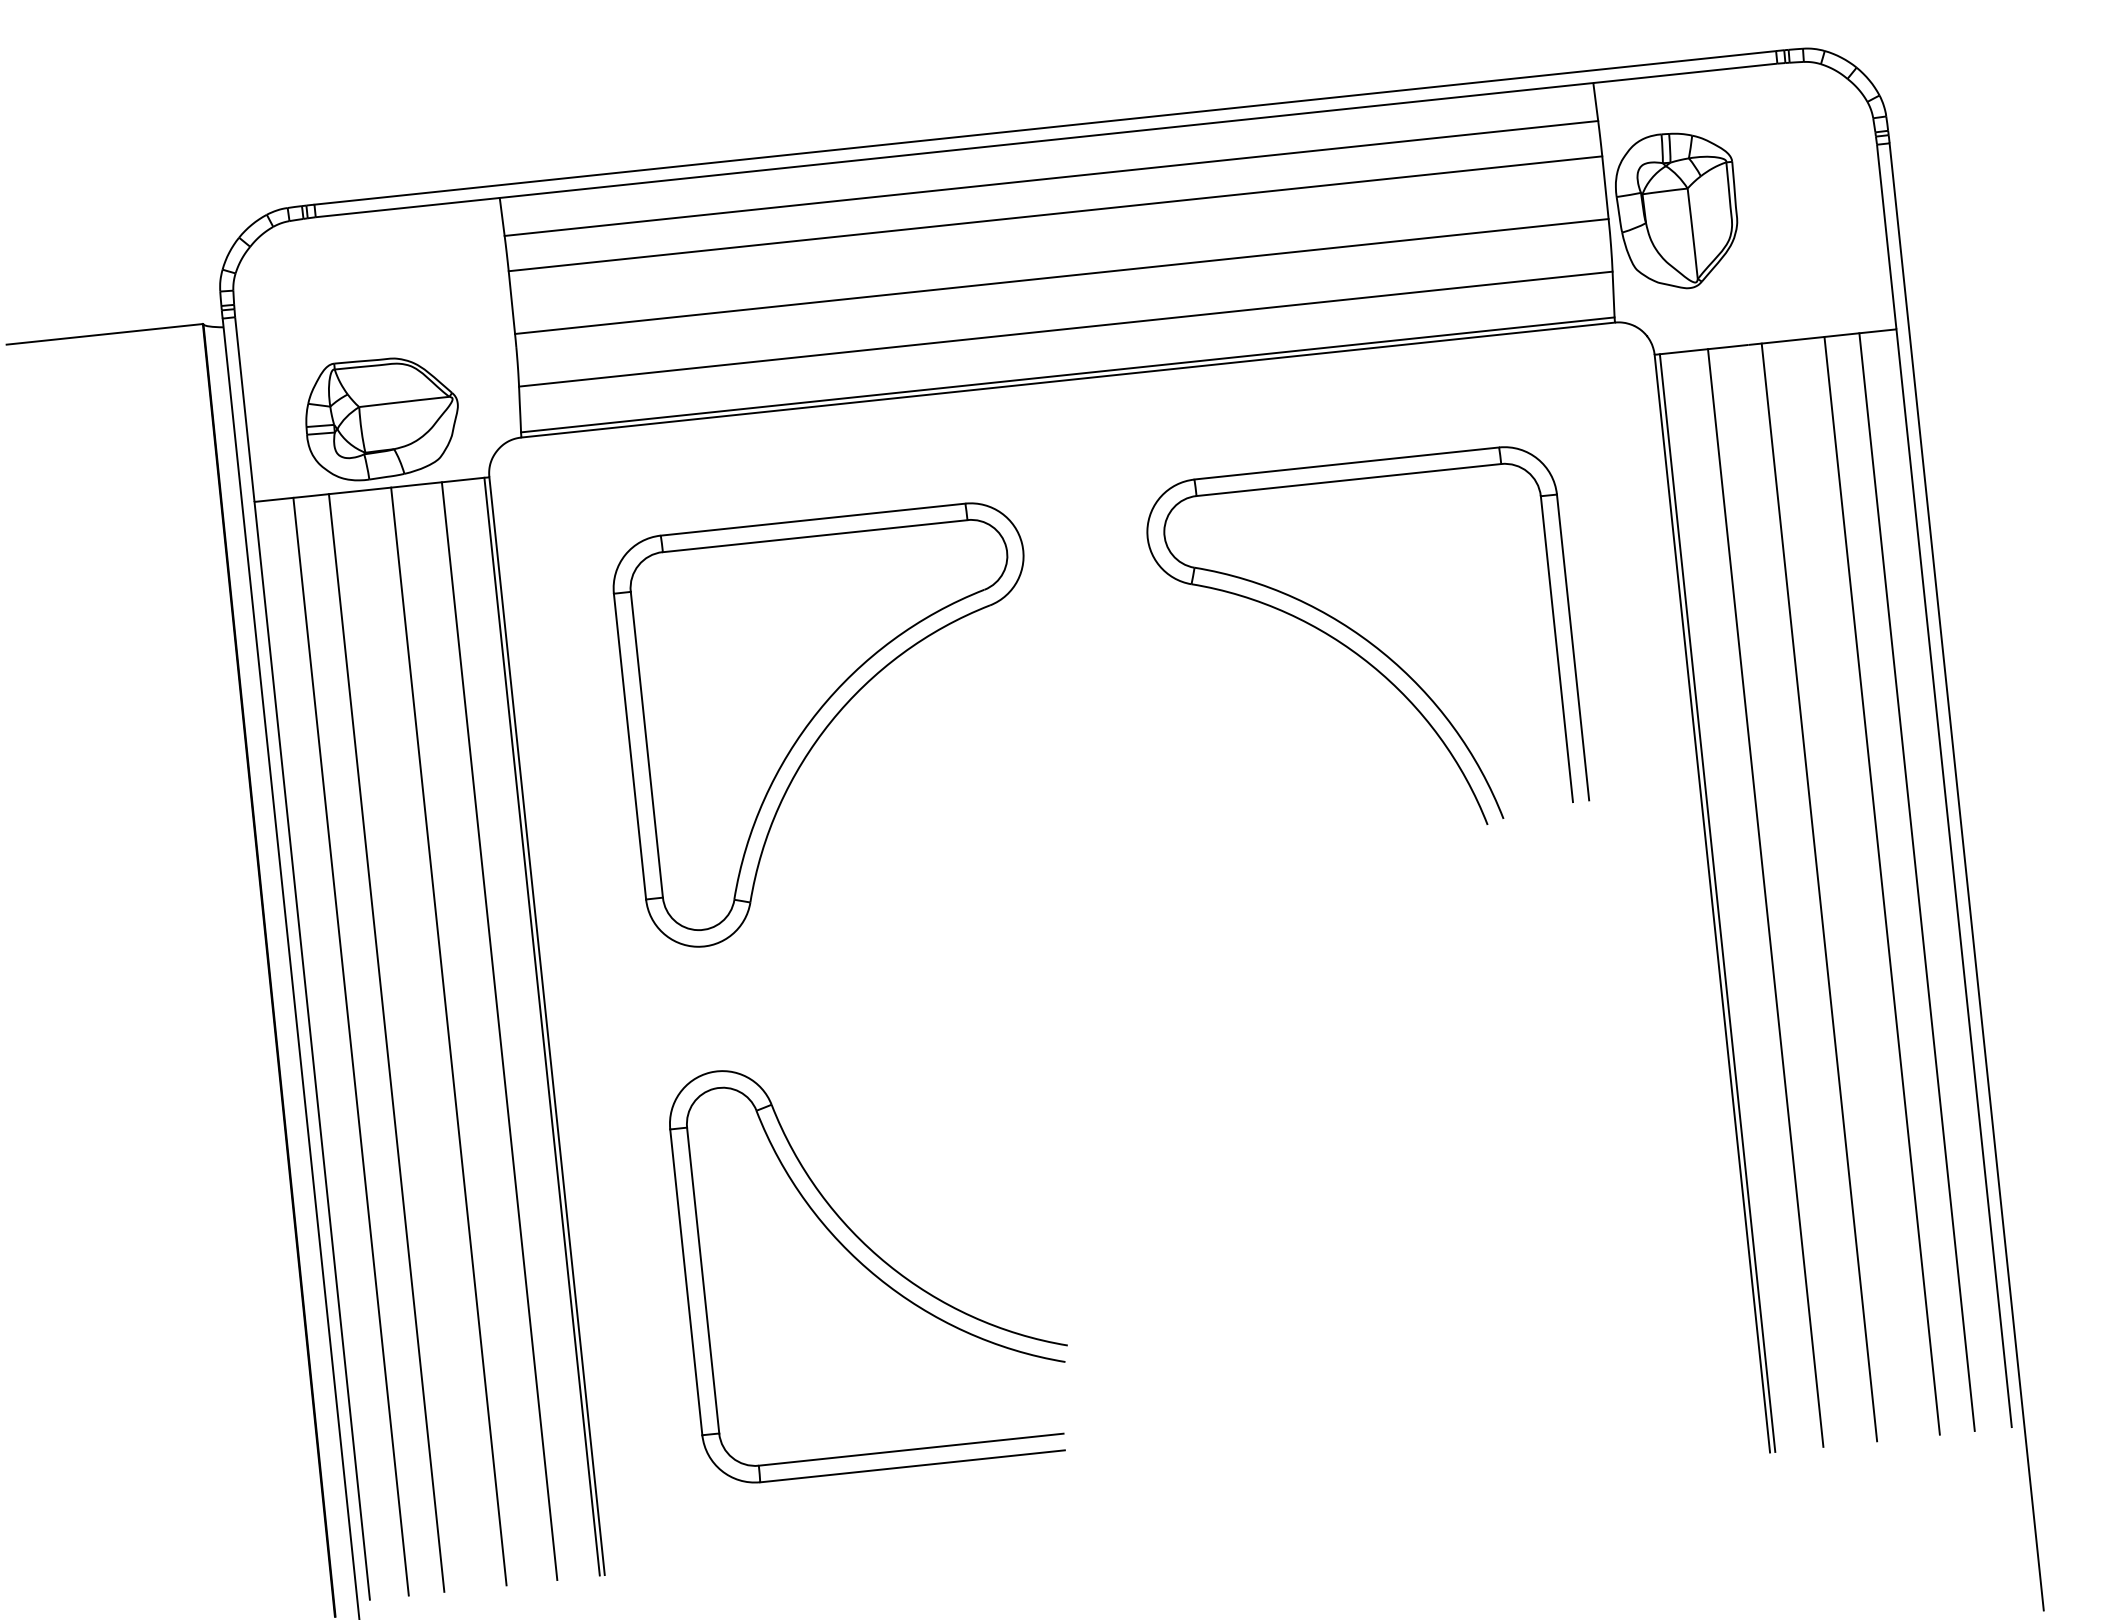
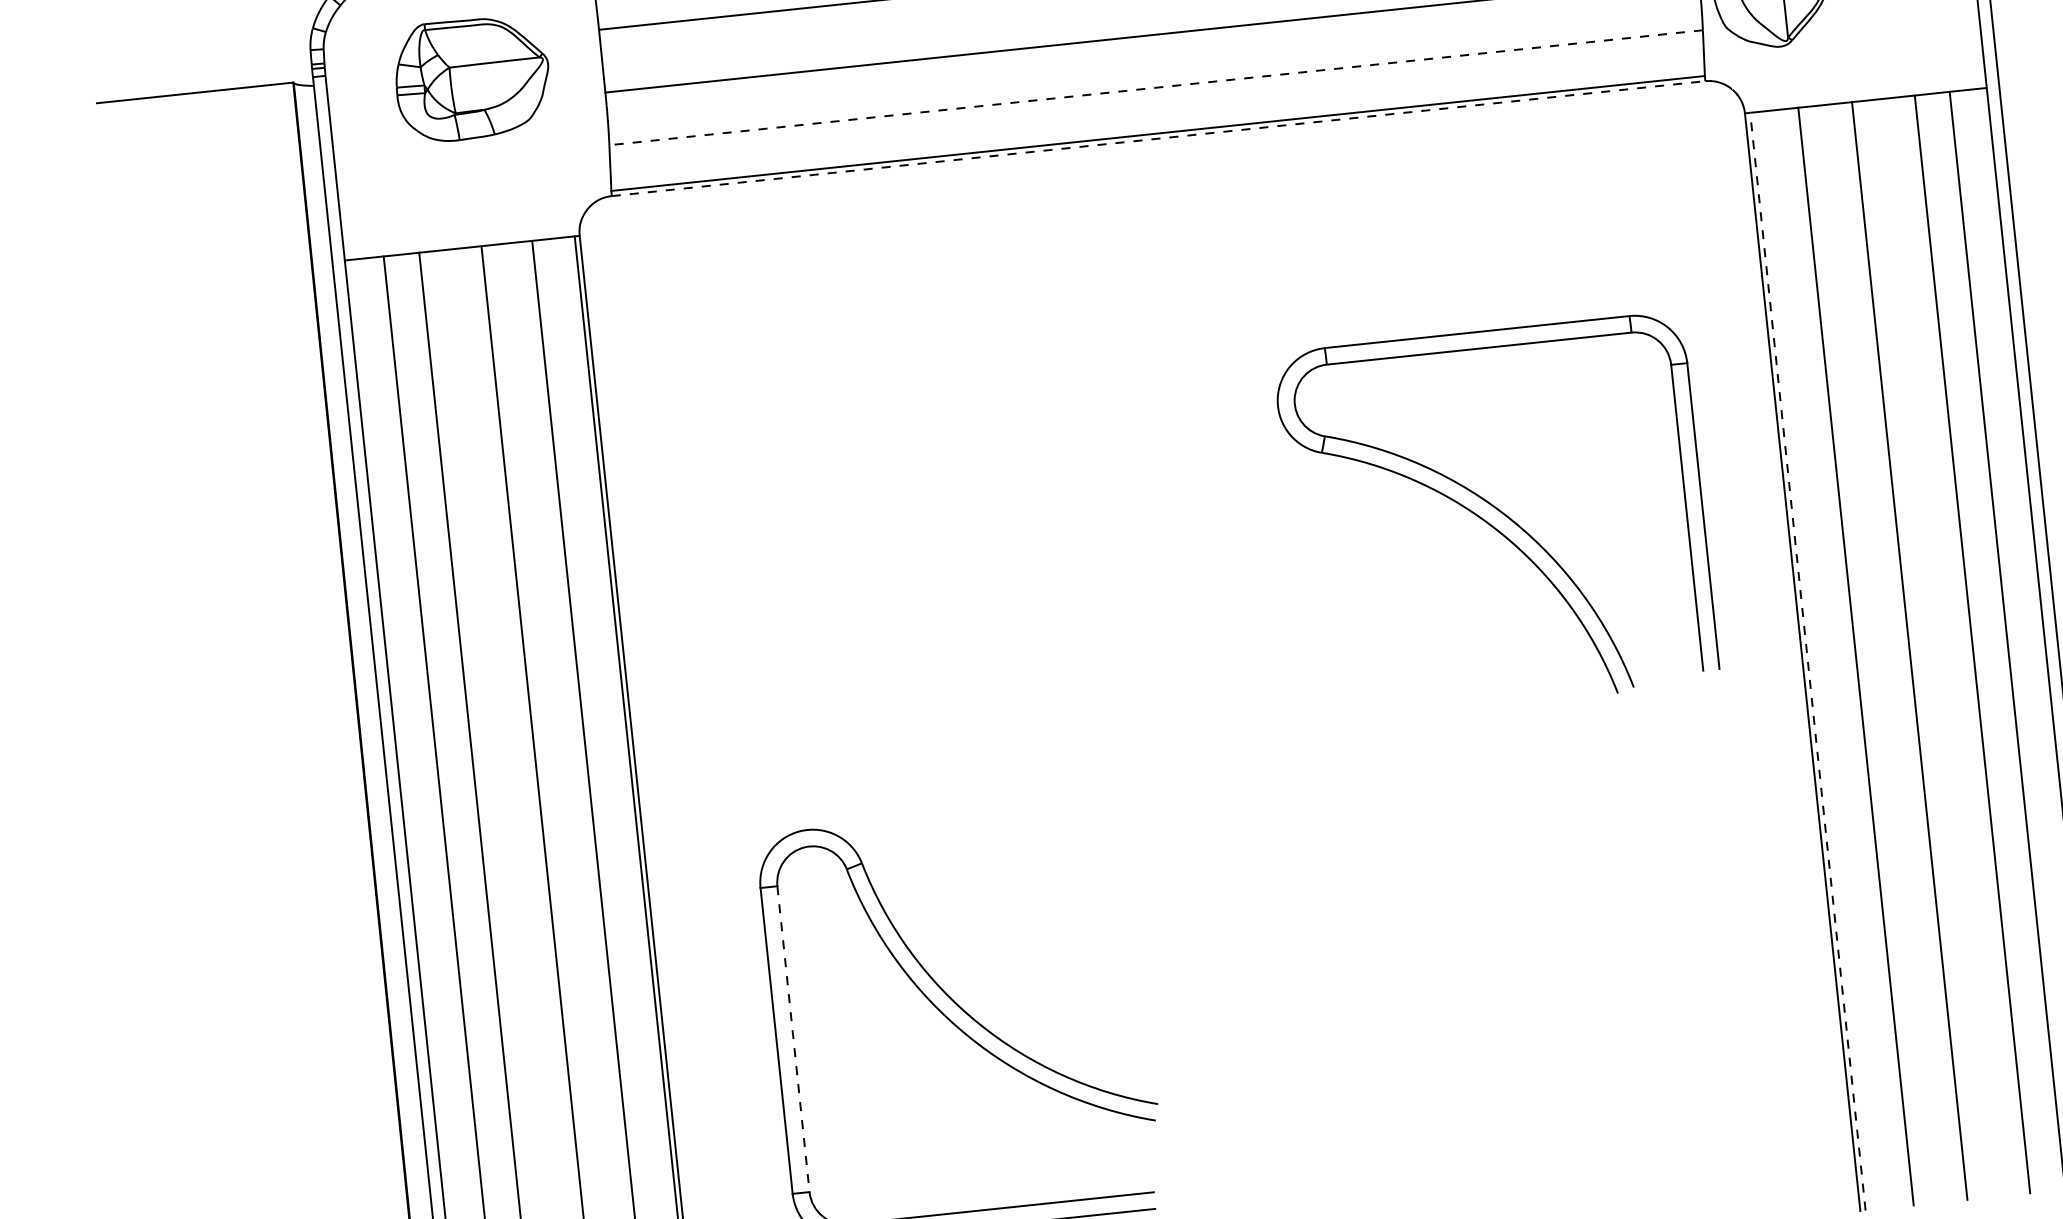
line: (1065, 329) -> (1155, 88), solid -> dashed
line: (1068, 380) -> (1158, 139), solid -> dashed
part: (381, 419) -> (471, 80), moved
part: (1368, 635) -> (1498, 504), moved
part: (818, 724) -> (908, 483), removed
line: (1717, 903) -> (1807, 662), solid -> dashed
line: (703, 1280) -> (793, 1039), solid -> dashed

